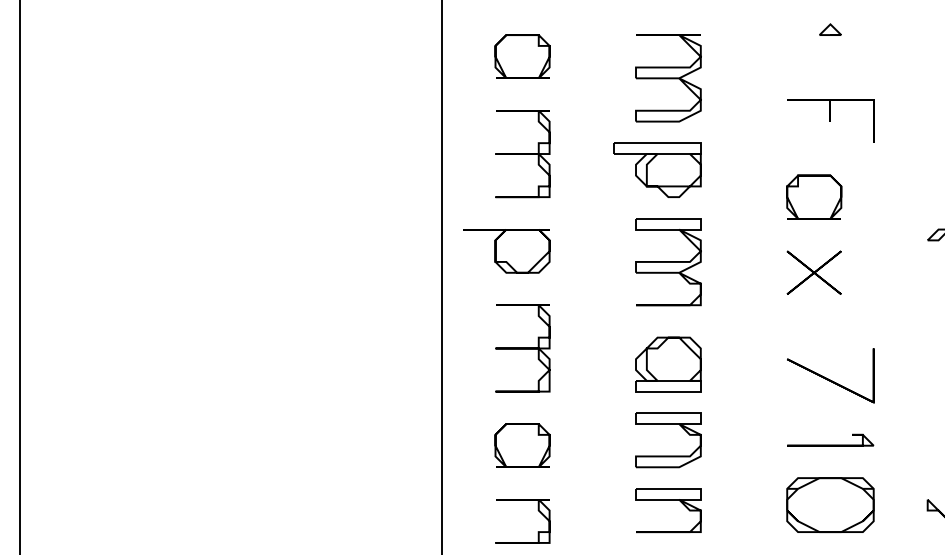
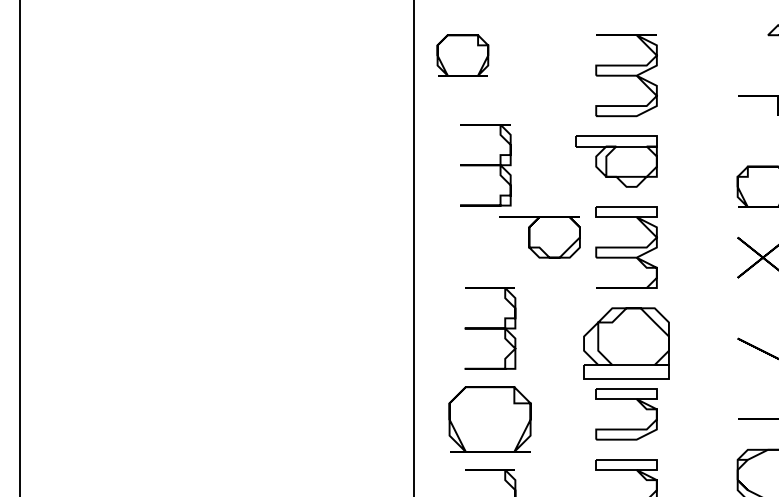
part: (522, 56) -> (462, 55), moved
part: (522, 154) -> (485, 165), moved
part: (506, 251) -> (539, 237), moved
part: (668, 364) -> (626, 343), size x1.4
part: (522, 445) -> (489, 419), size x1.6

